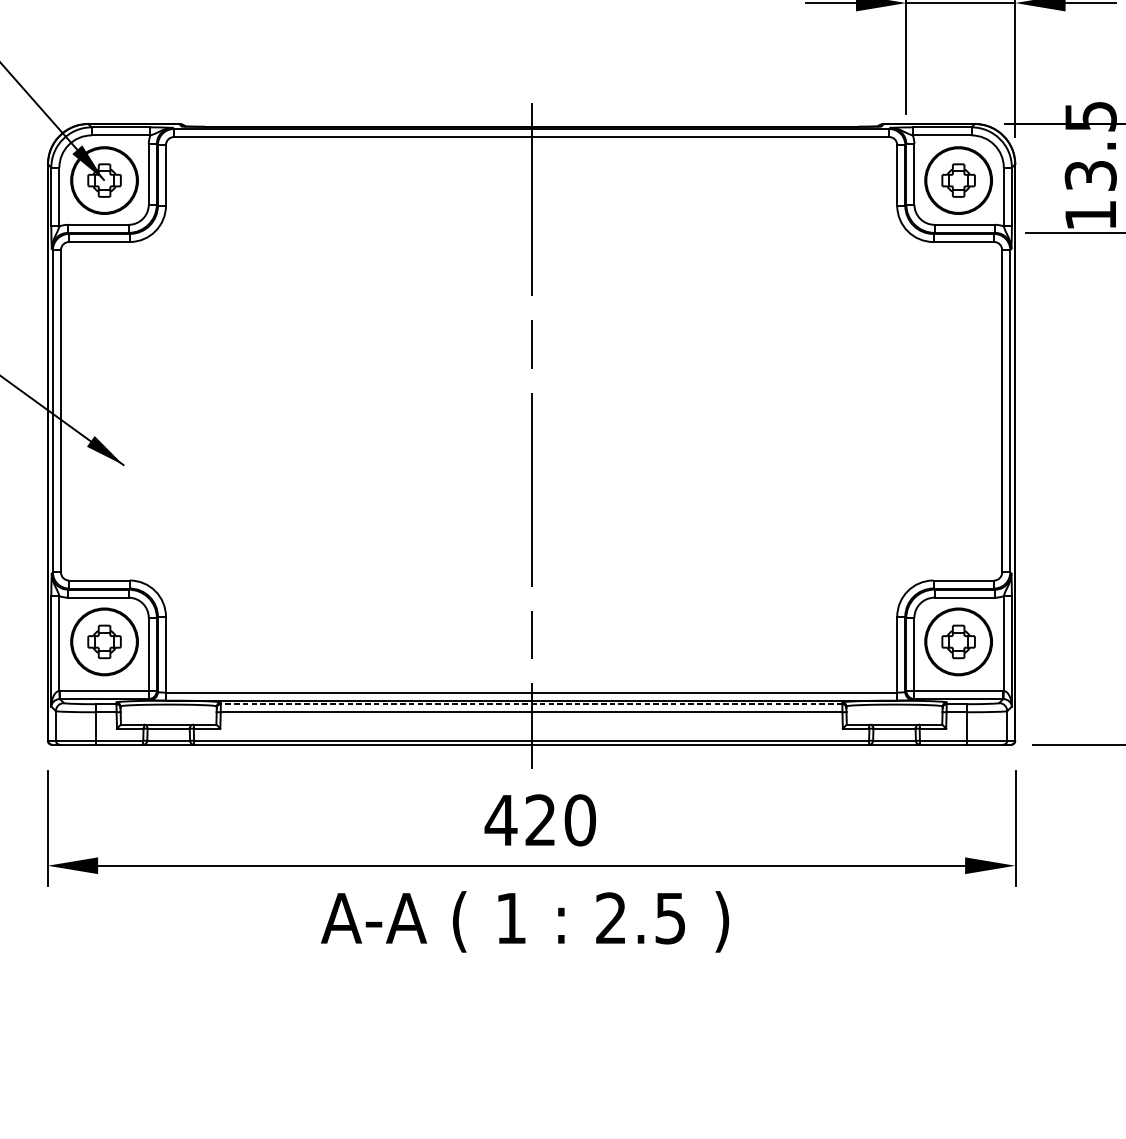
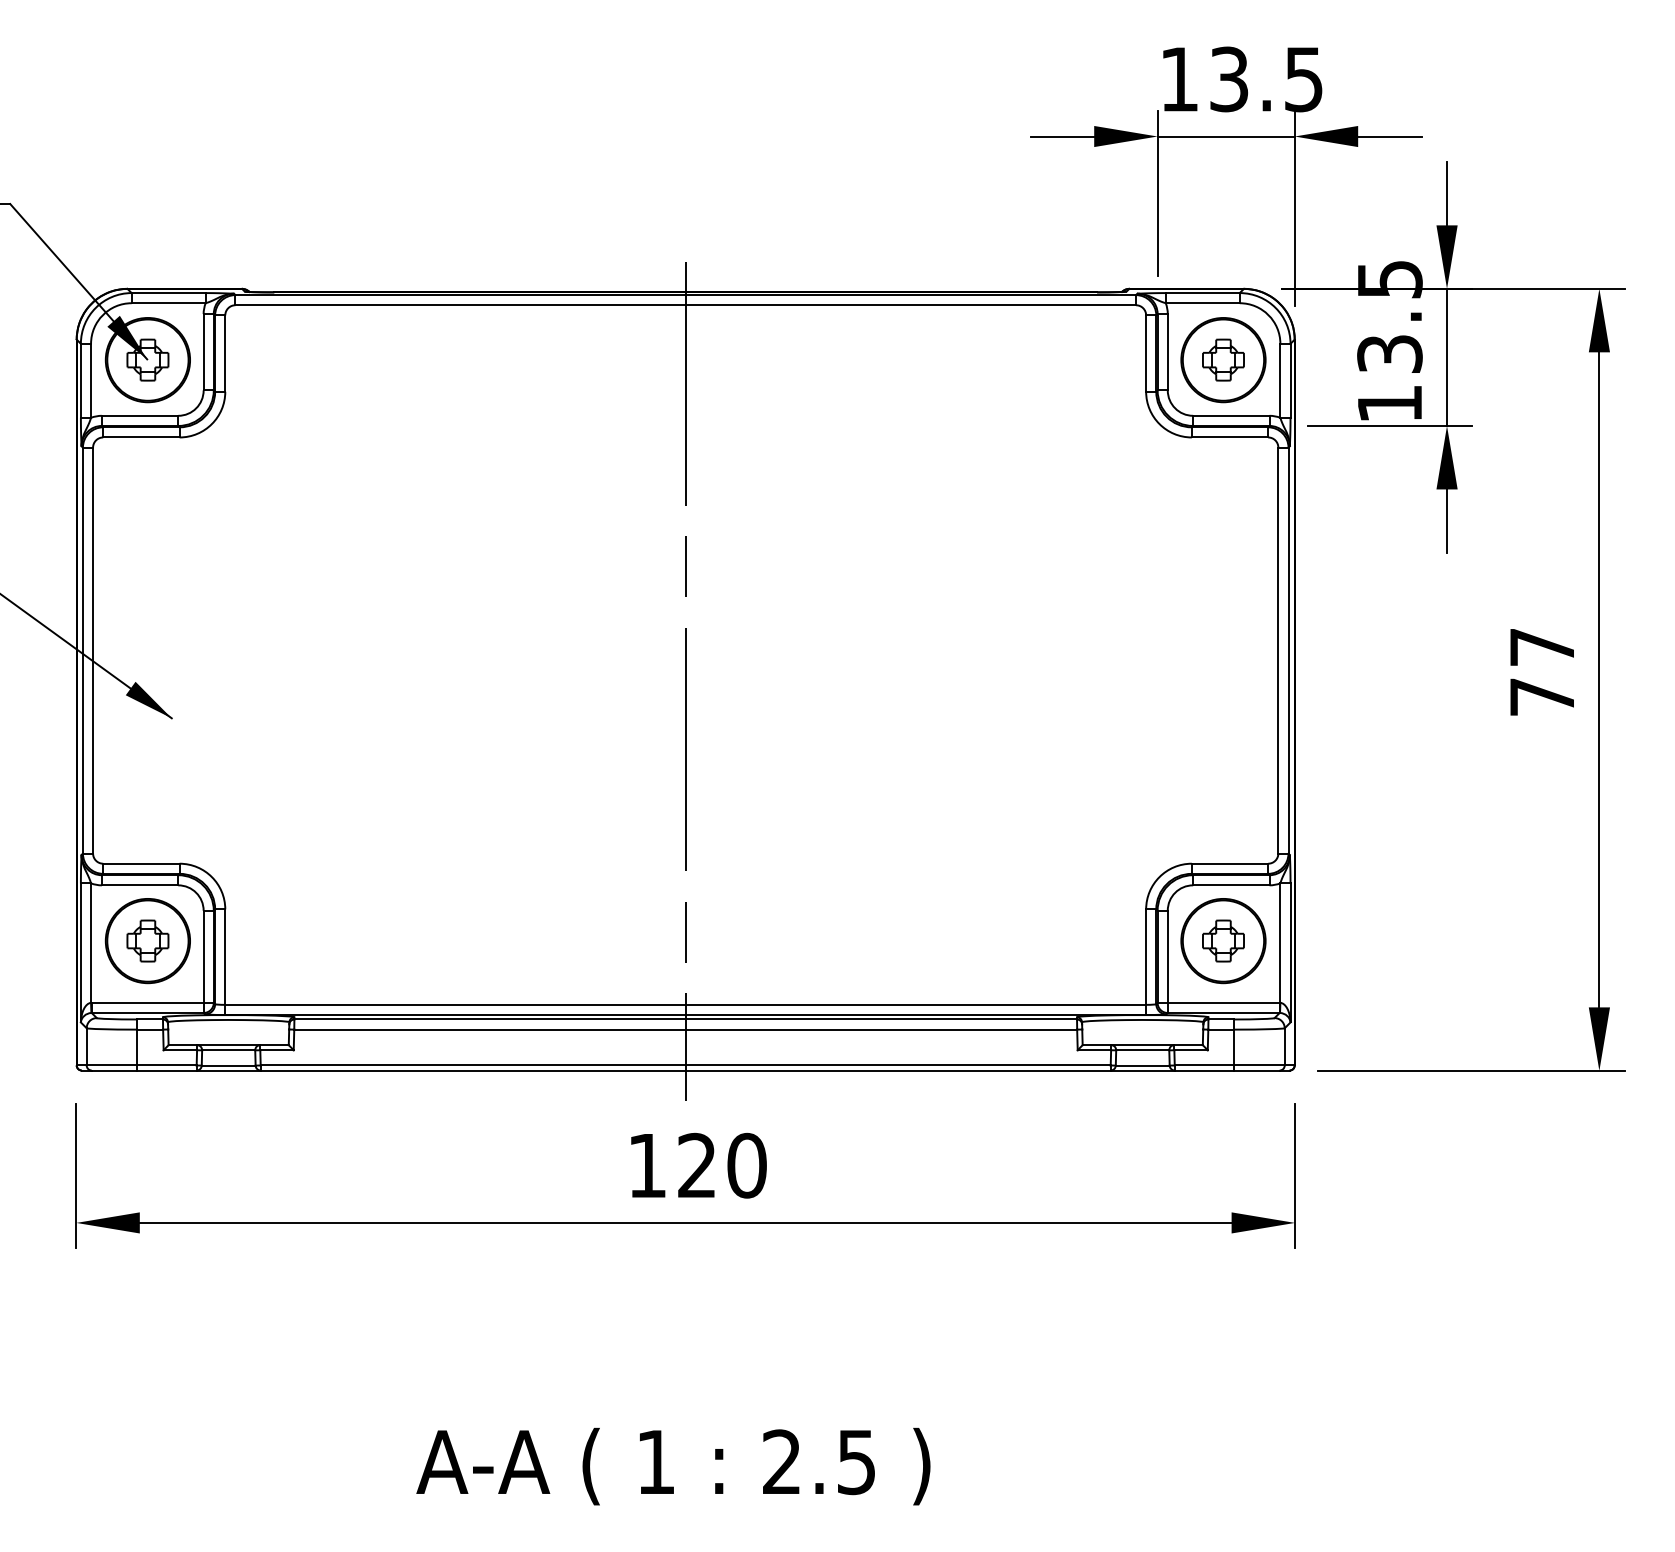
line: (531, 704) -> (685, 1019), dashed -> solid
text: (501, 820) -> (647, 1165), 420 -> 120
text: (525, 921) -> (673, 1466), moved

